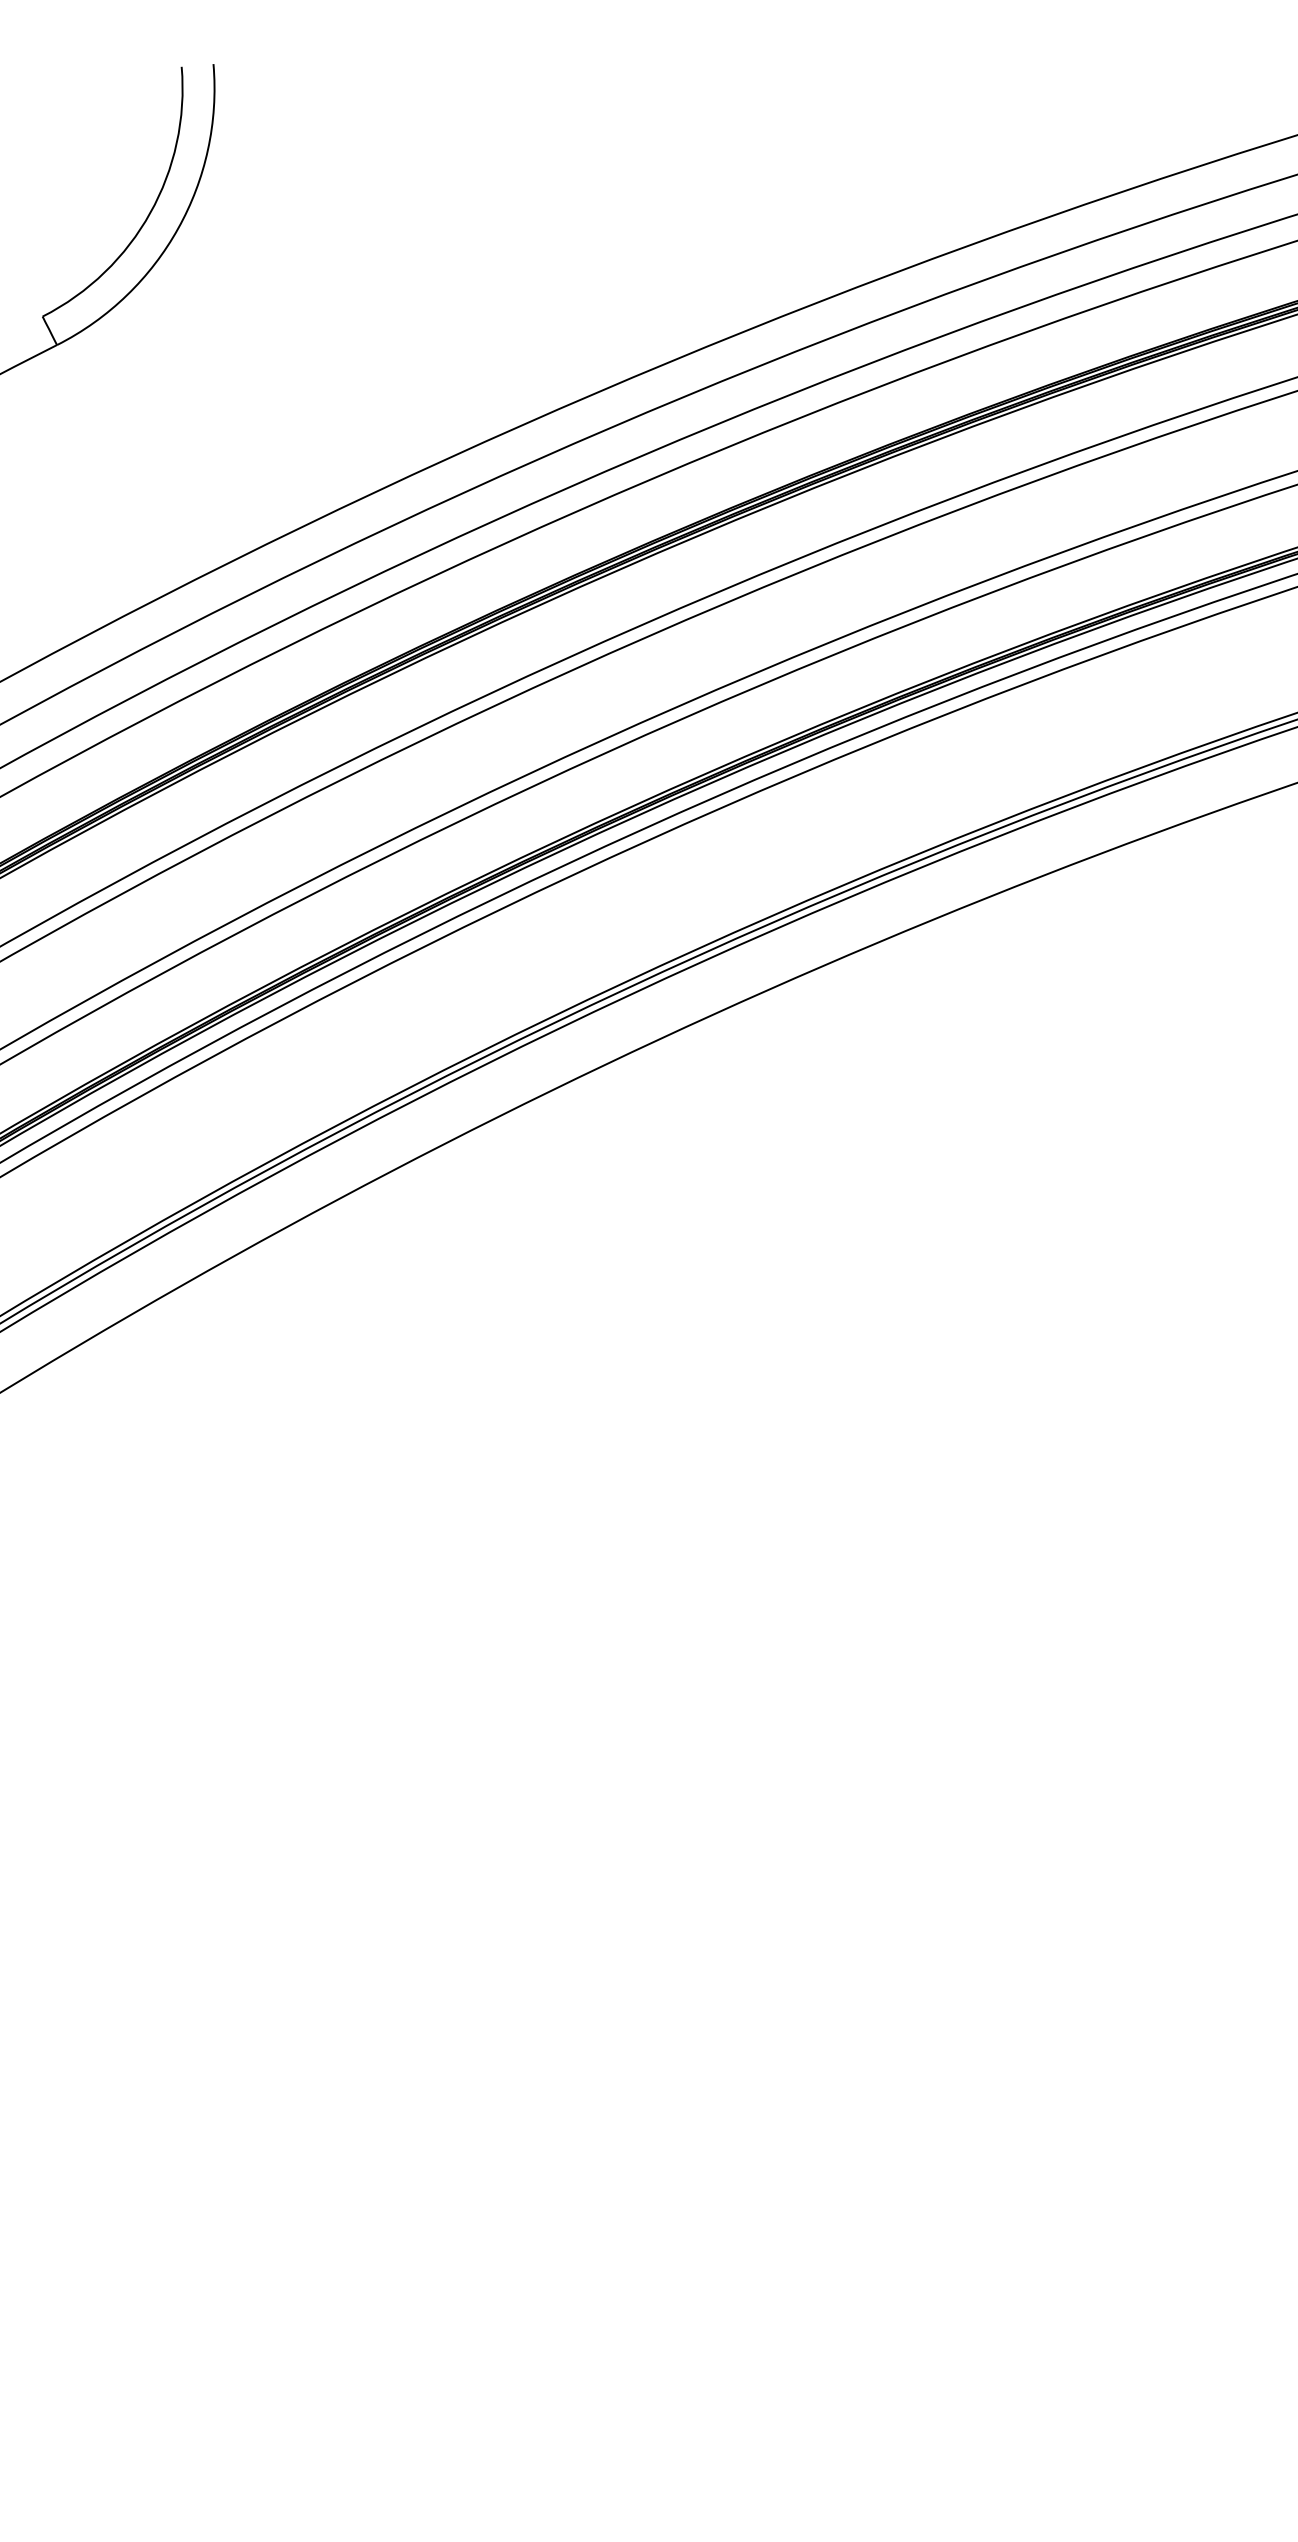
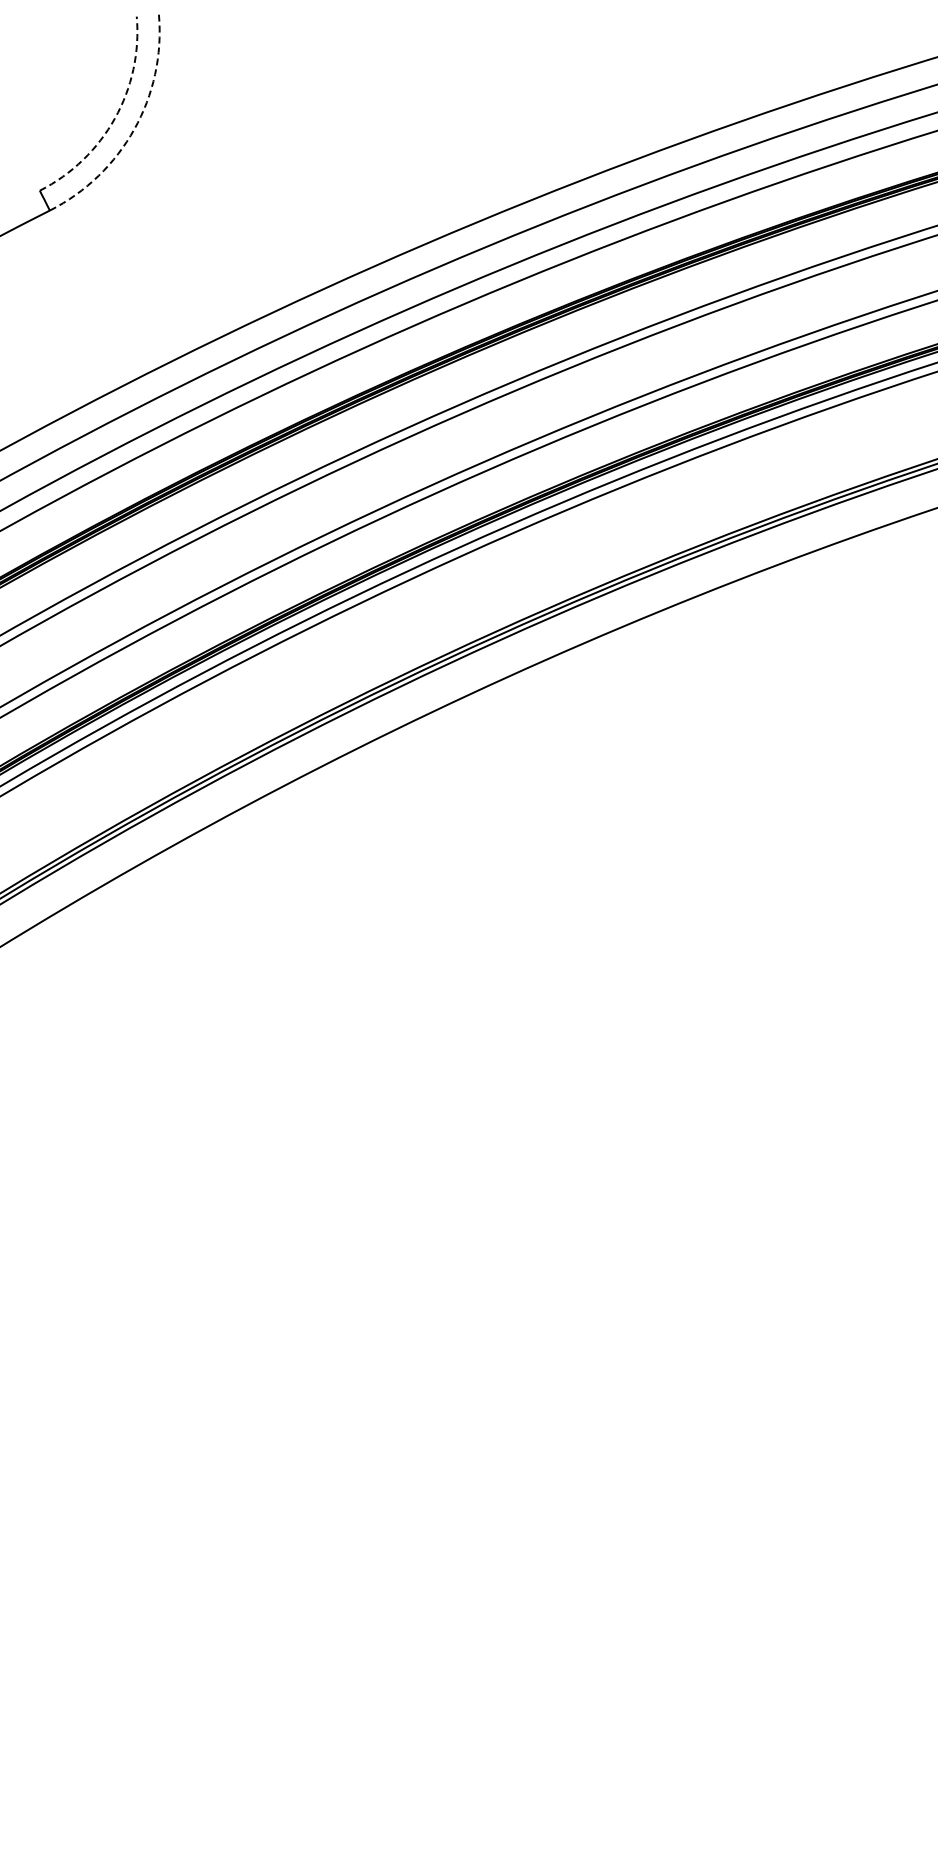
arc: (149, 212) -> (114, 118), solid -> dashed
arc: (178, 228) -> (134, 129), solid -> dashed

